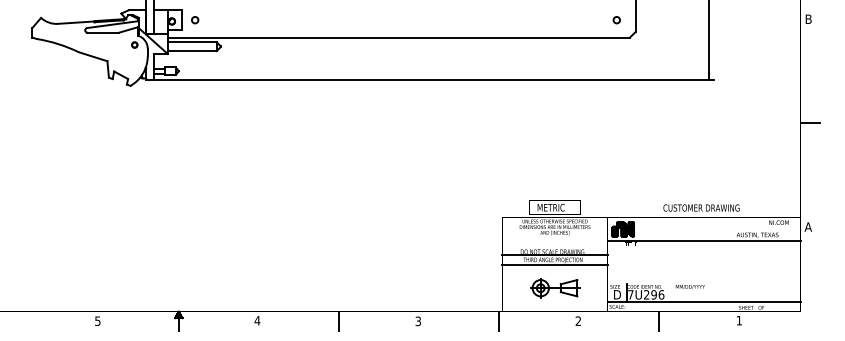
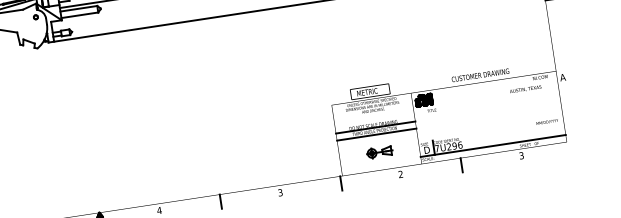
line: (703, 240) -> (485, 99), removed
text: (689, 286) -> (546, 121), moved
part: (555, 288) -> (379, 152), size x0.7
text: (738, 320) -> (521, 155), 1 -> 3

